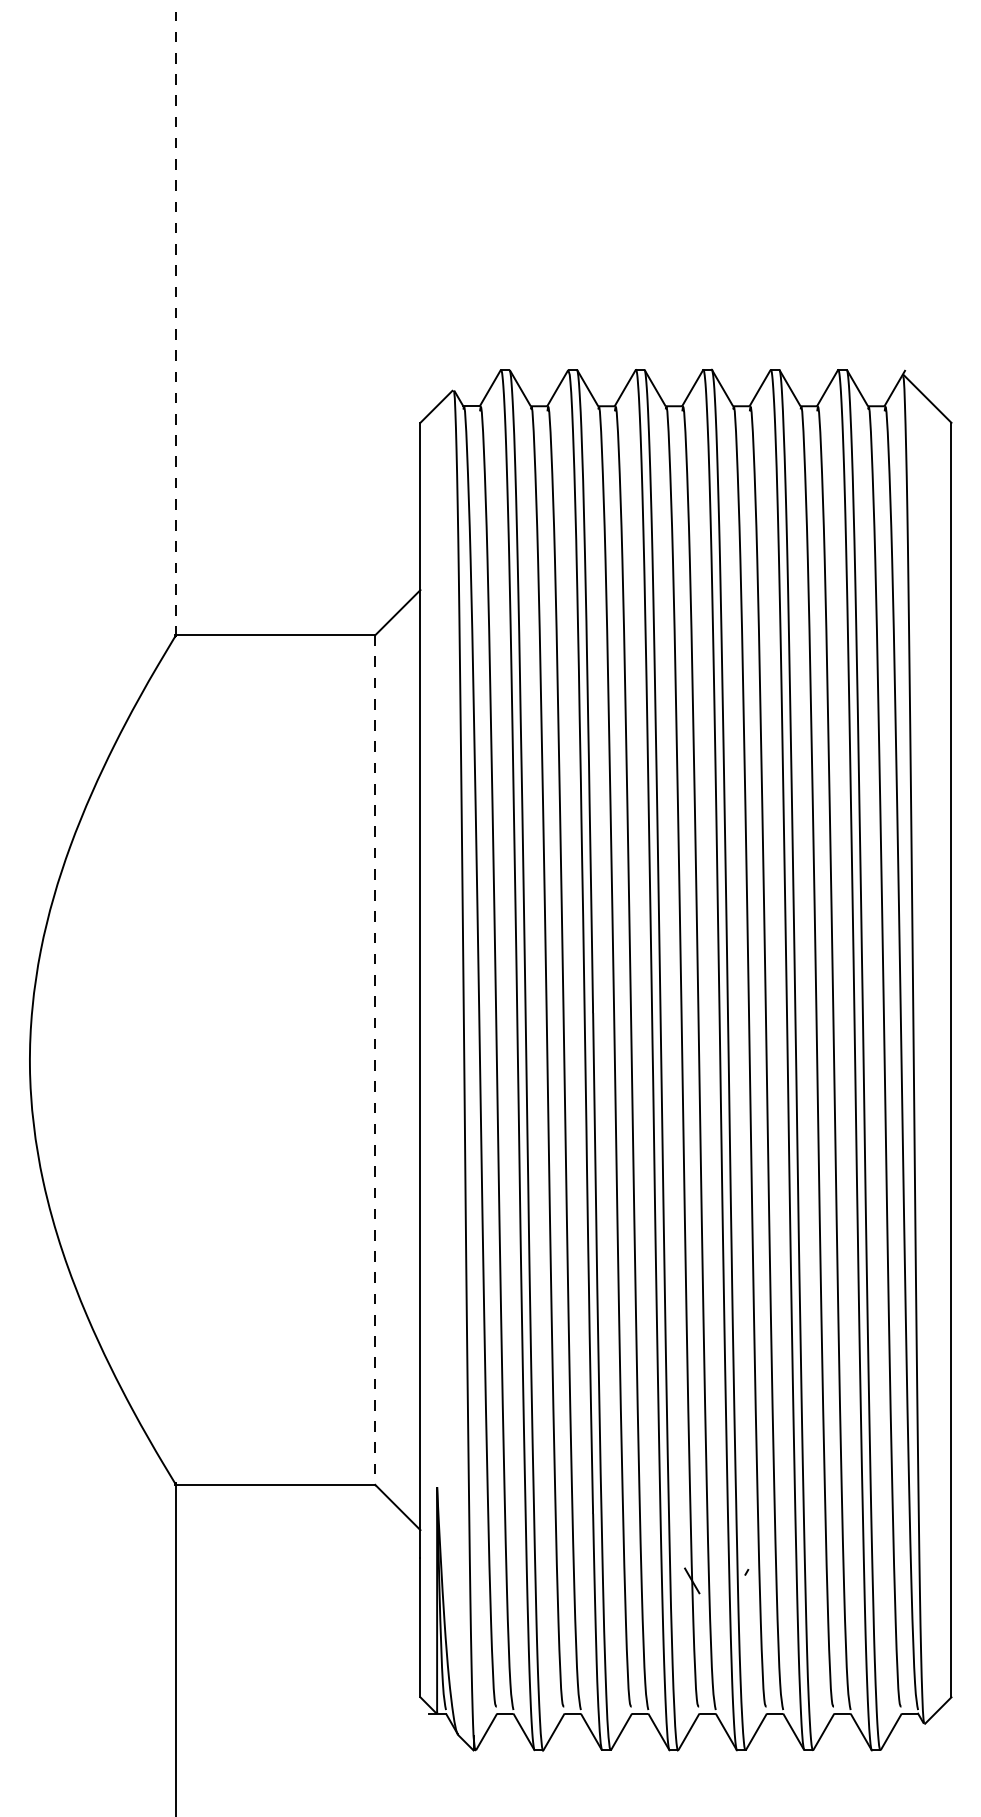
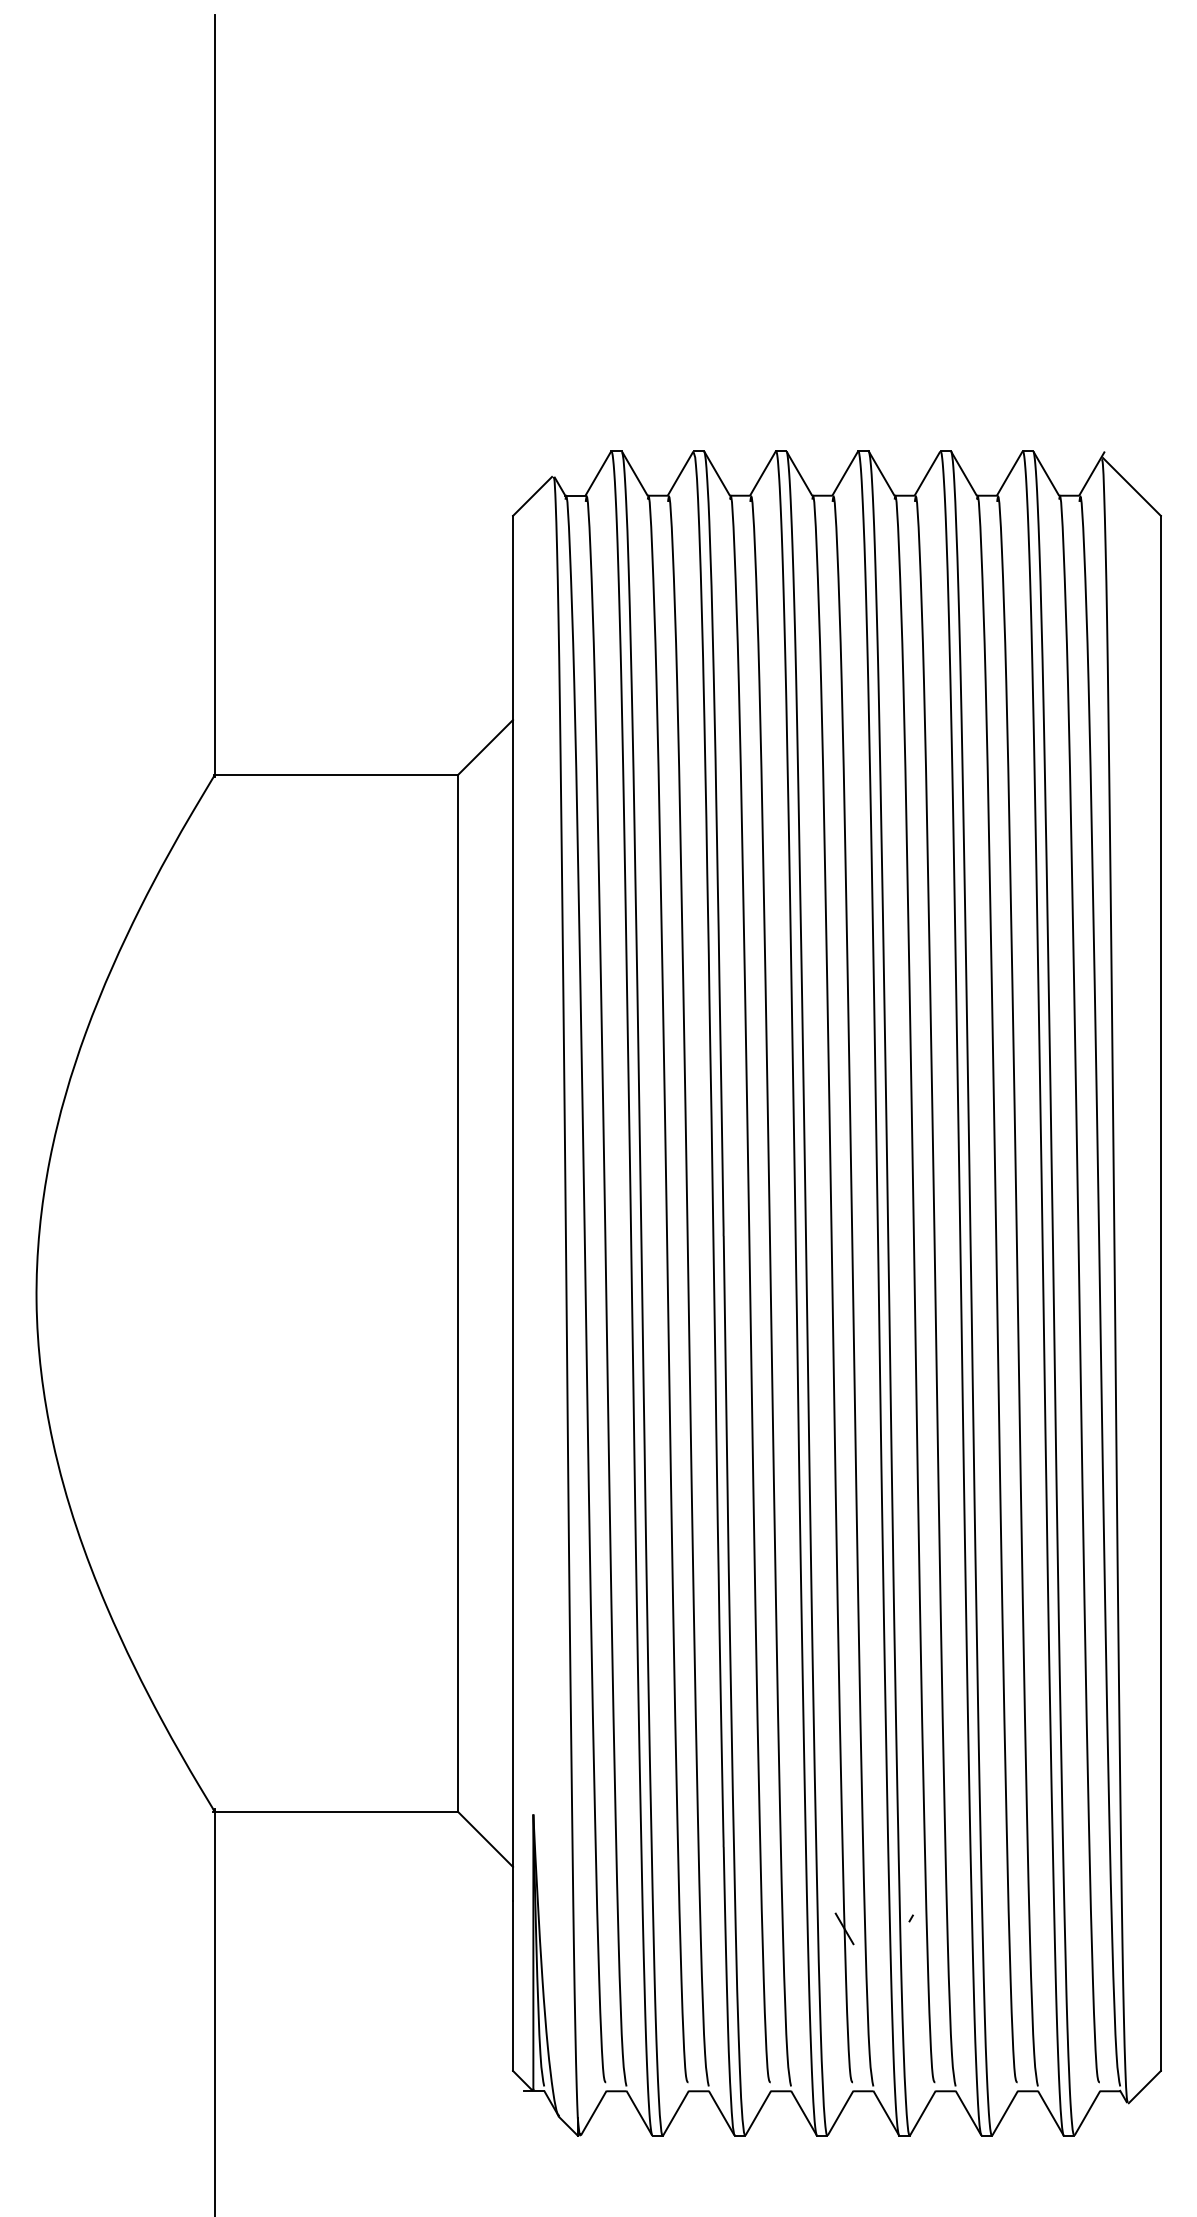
line: (175, 324) -> (214, 395), dashed -> solid
line: (374, 1060) -> (457, 1293), dashed -> solid

